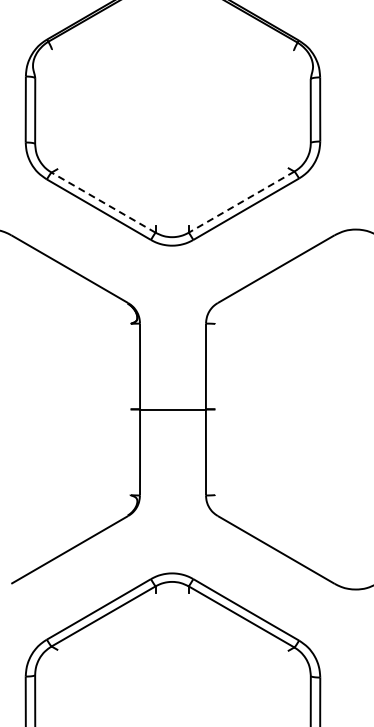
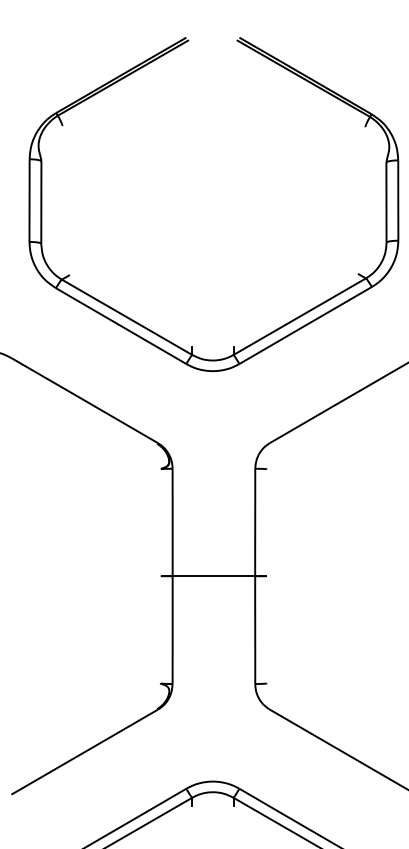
line: (103, 202) -> (126, 317), dashed -> solid
line: (241, 202) -> (299, 317), dashed -> solid

